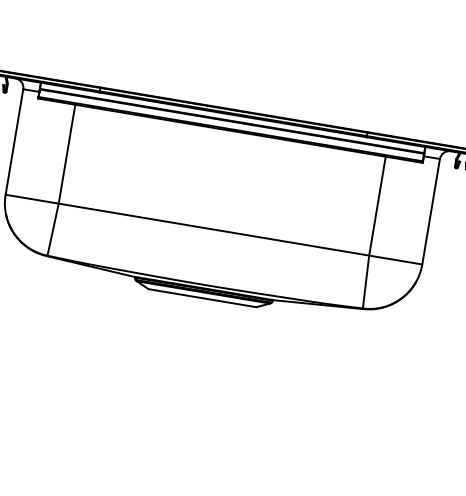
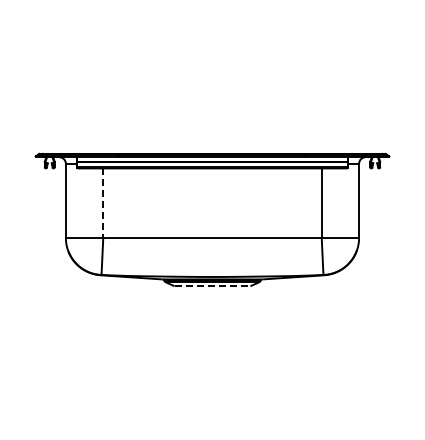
line: (67, 154) -> (103, 203), solid -> dashed
line: (202, 298) -> (212, 286), solid -> dashed

